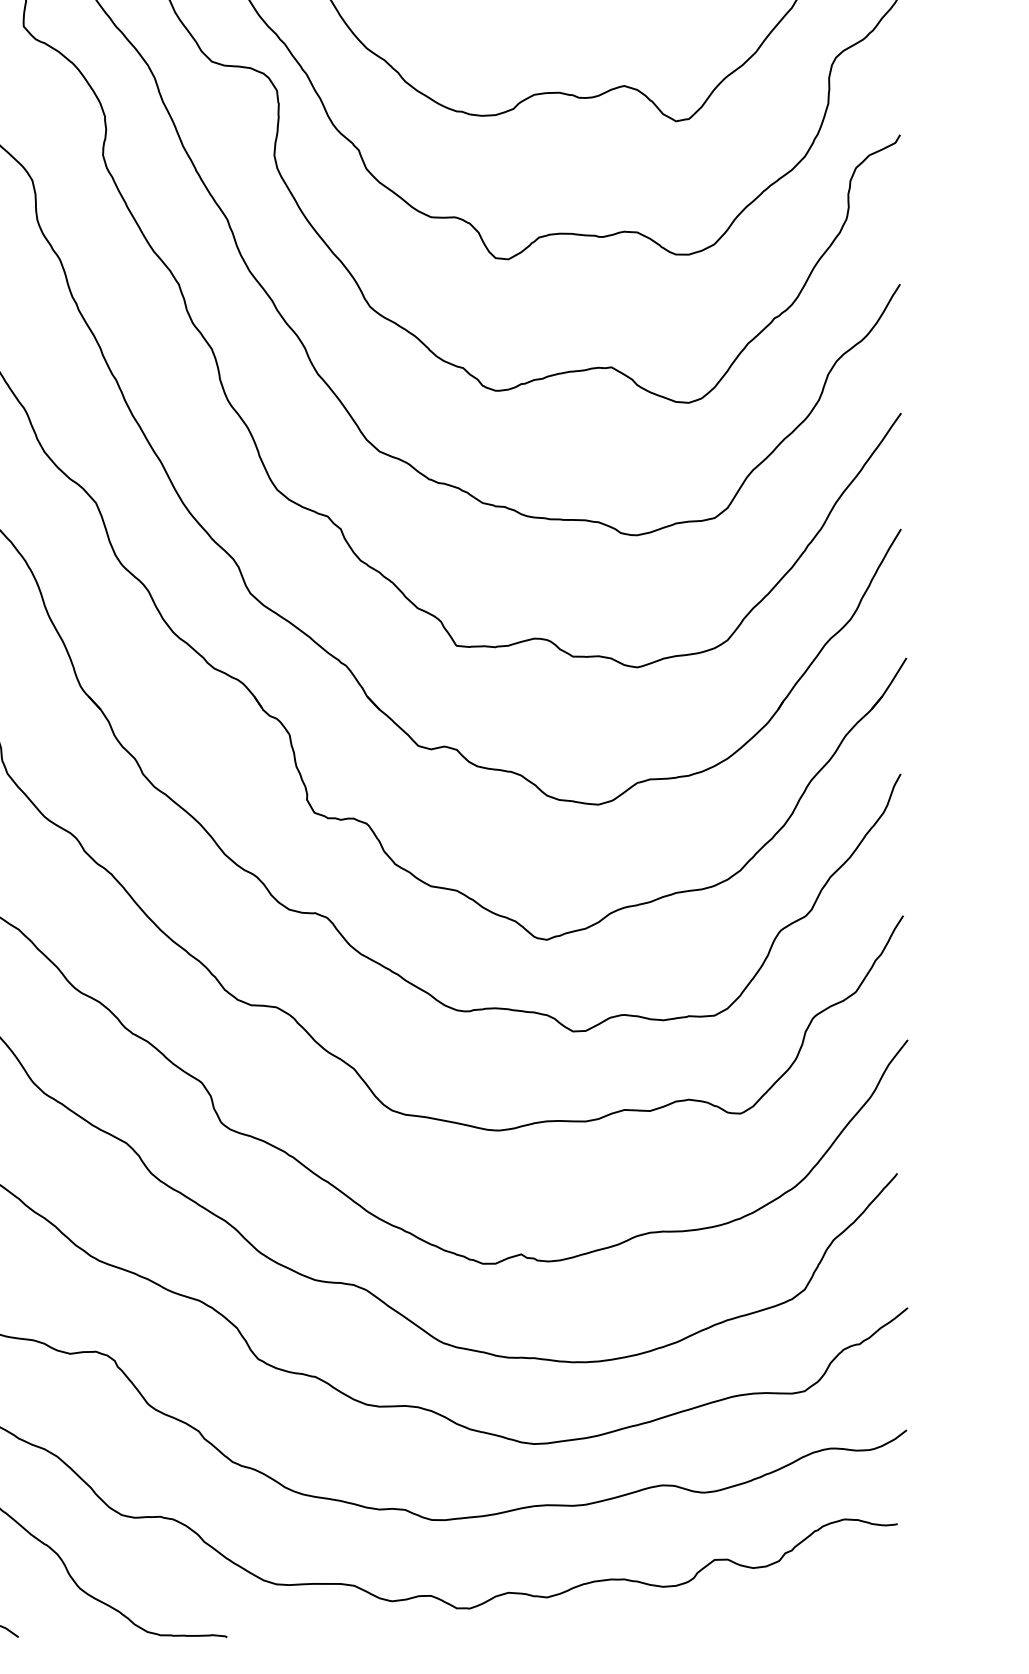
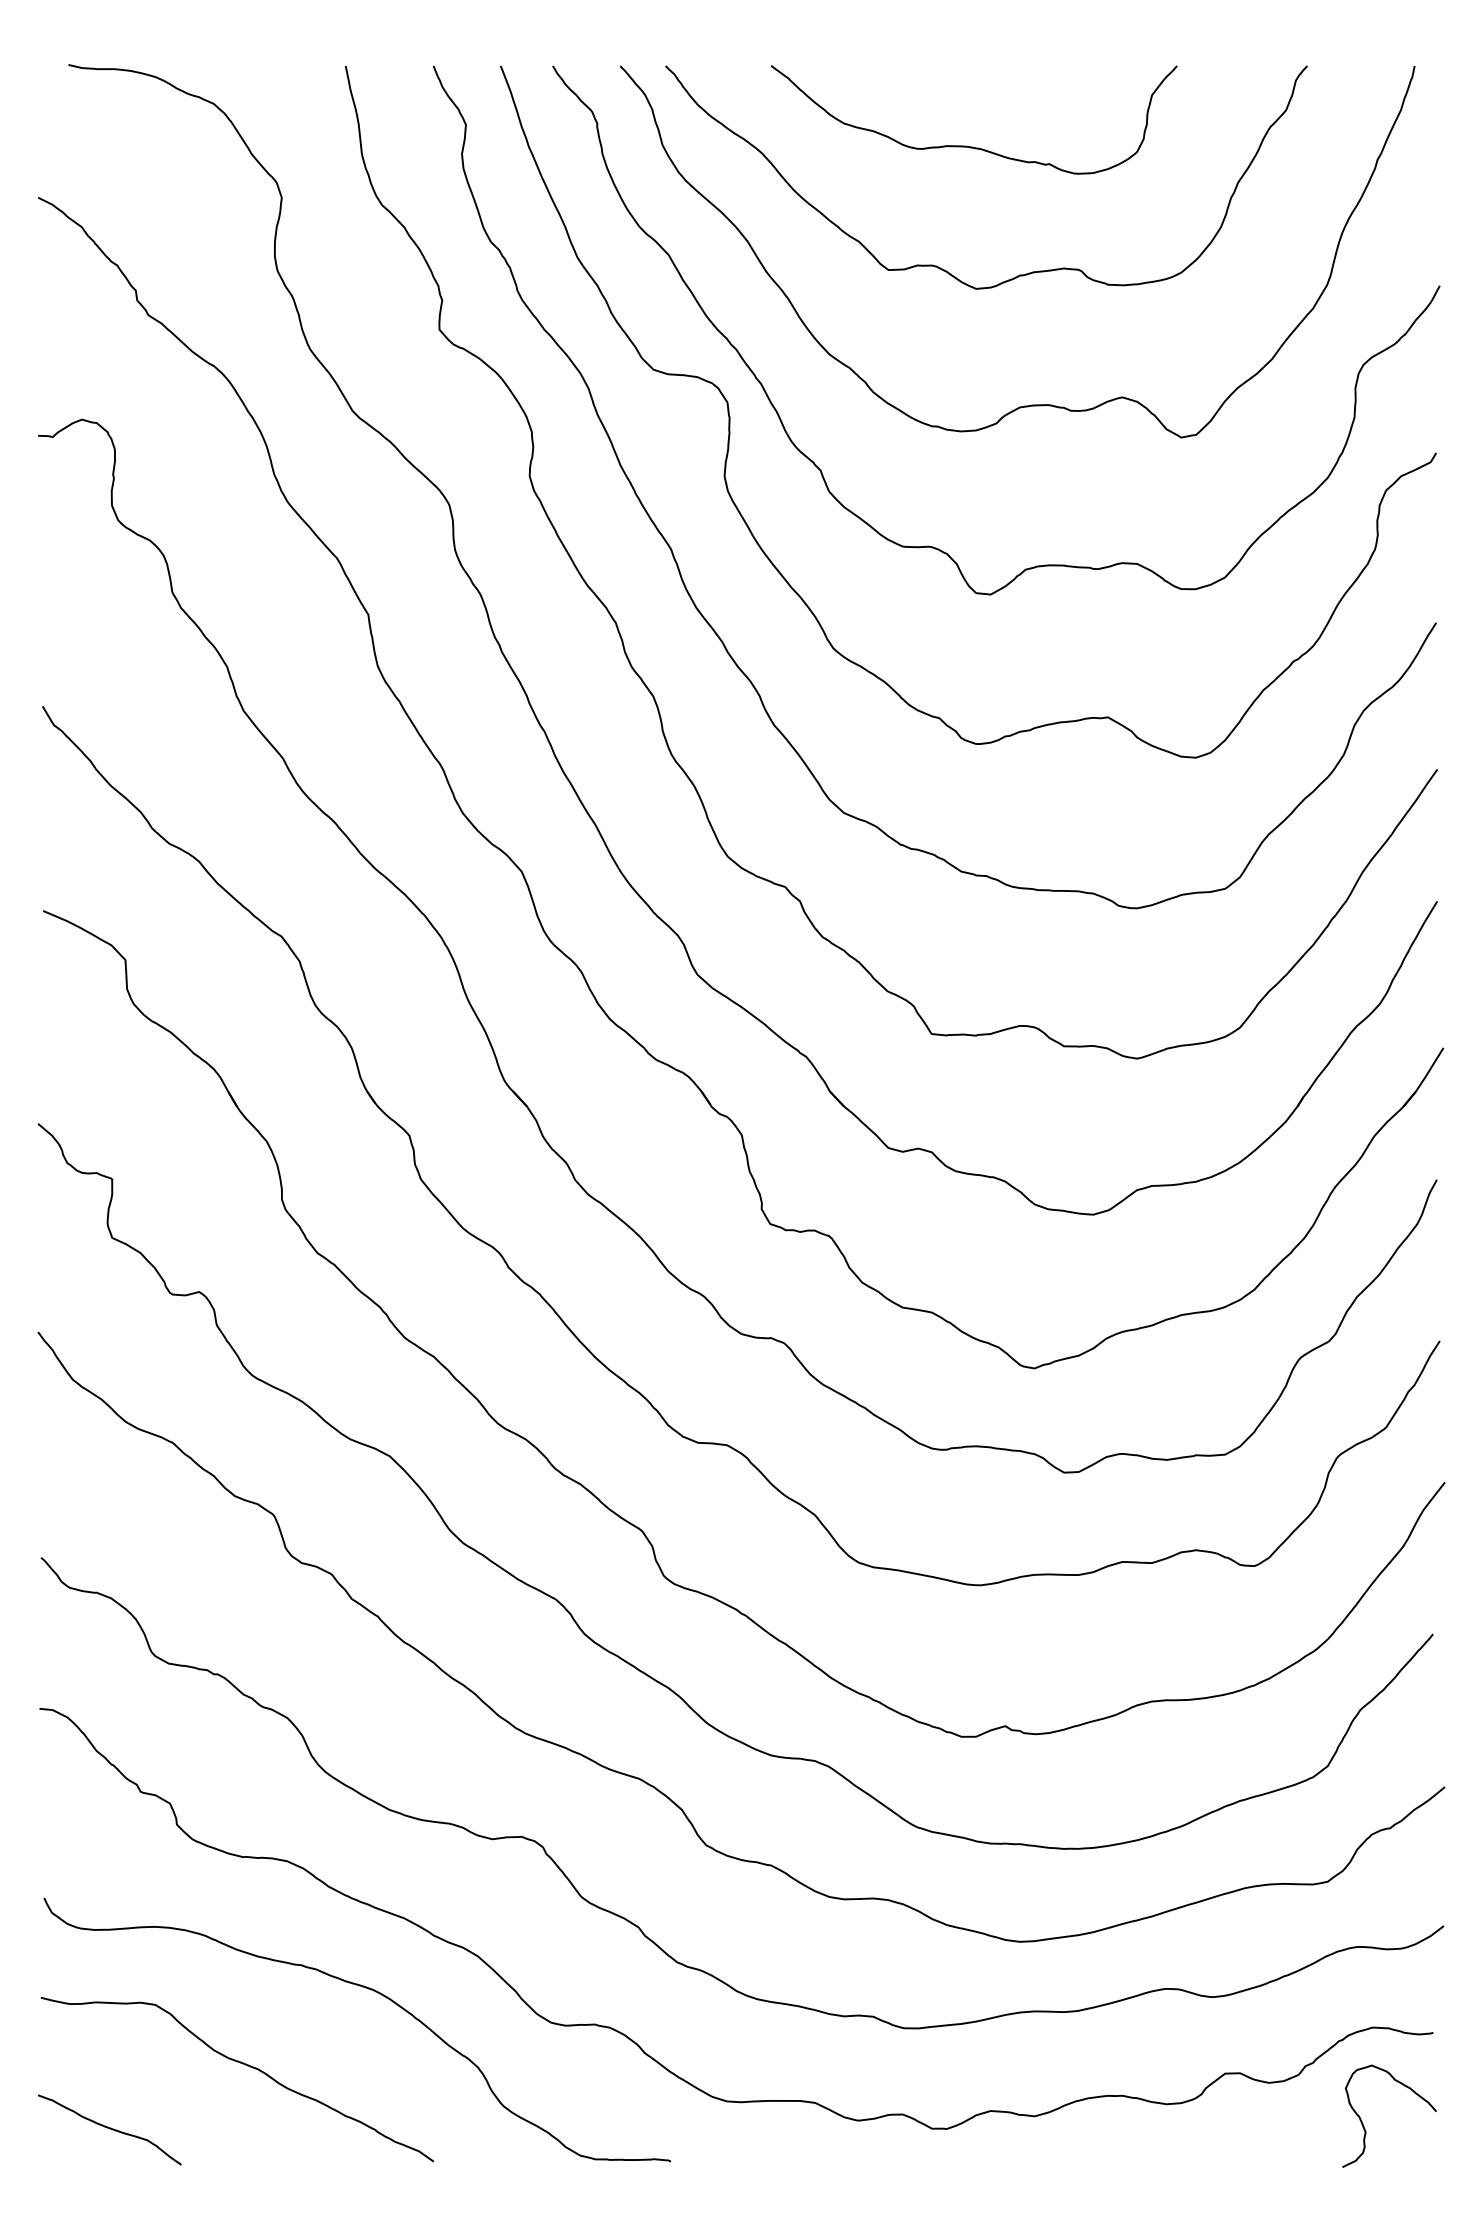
curve: (836, 1603) -> (1363, 2123), added

